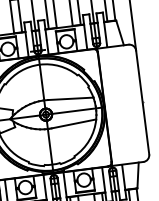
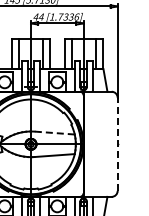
line: (70, 99) -> (54, 133), solid -> dashed
line: (142, 102) -> (117, 144), solid -> dashed

